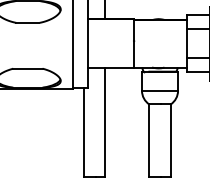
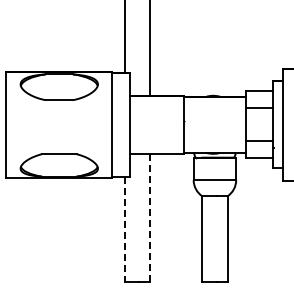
line: (104, 122) -> (149, 217), solid -> dashed
line: (83, 132) -> (124, 229), solid -> dashed

